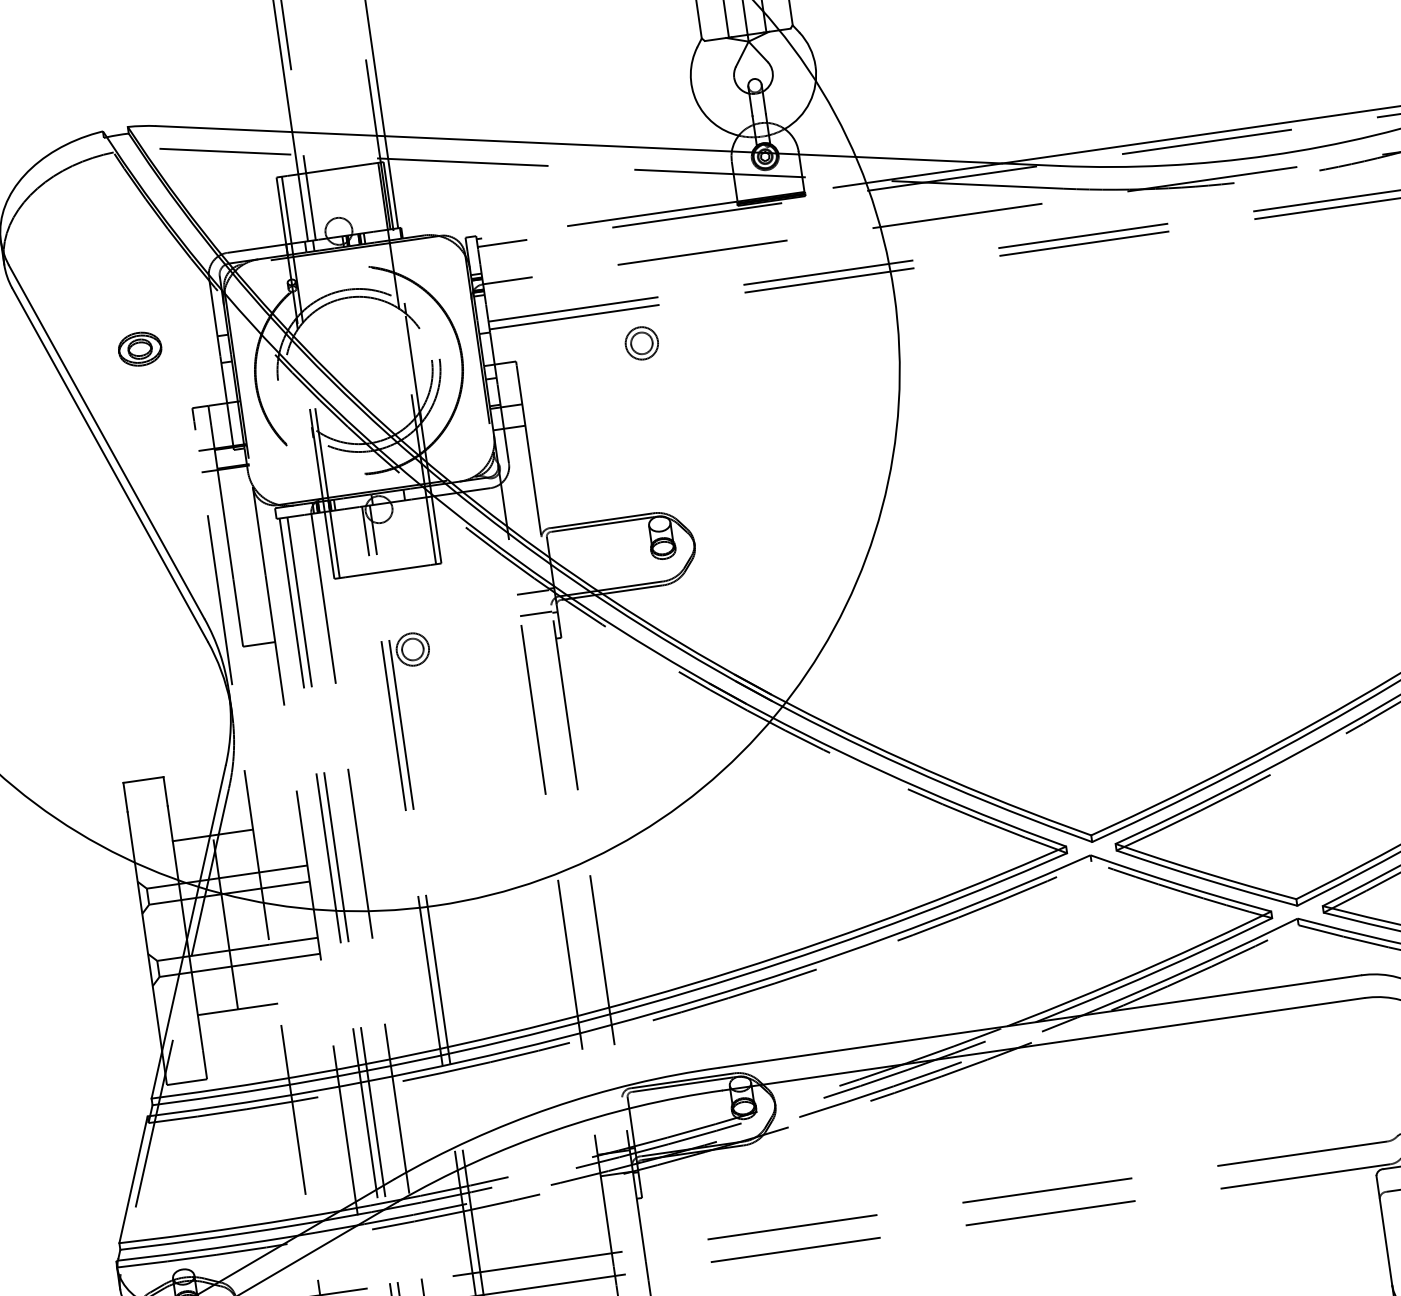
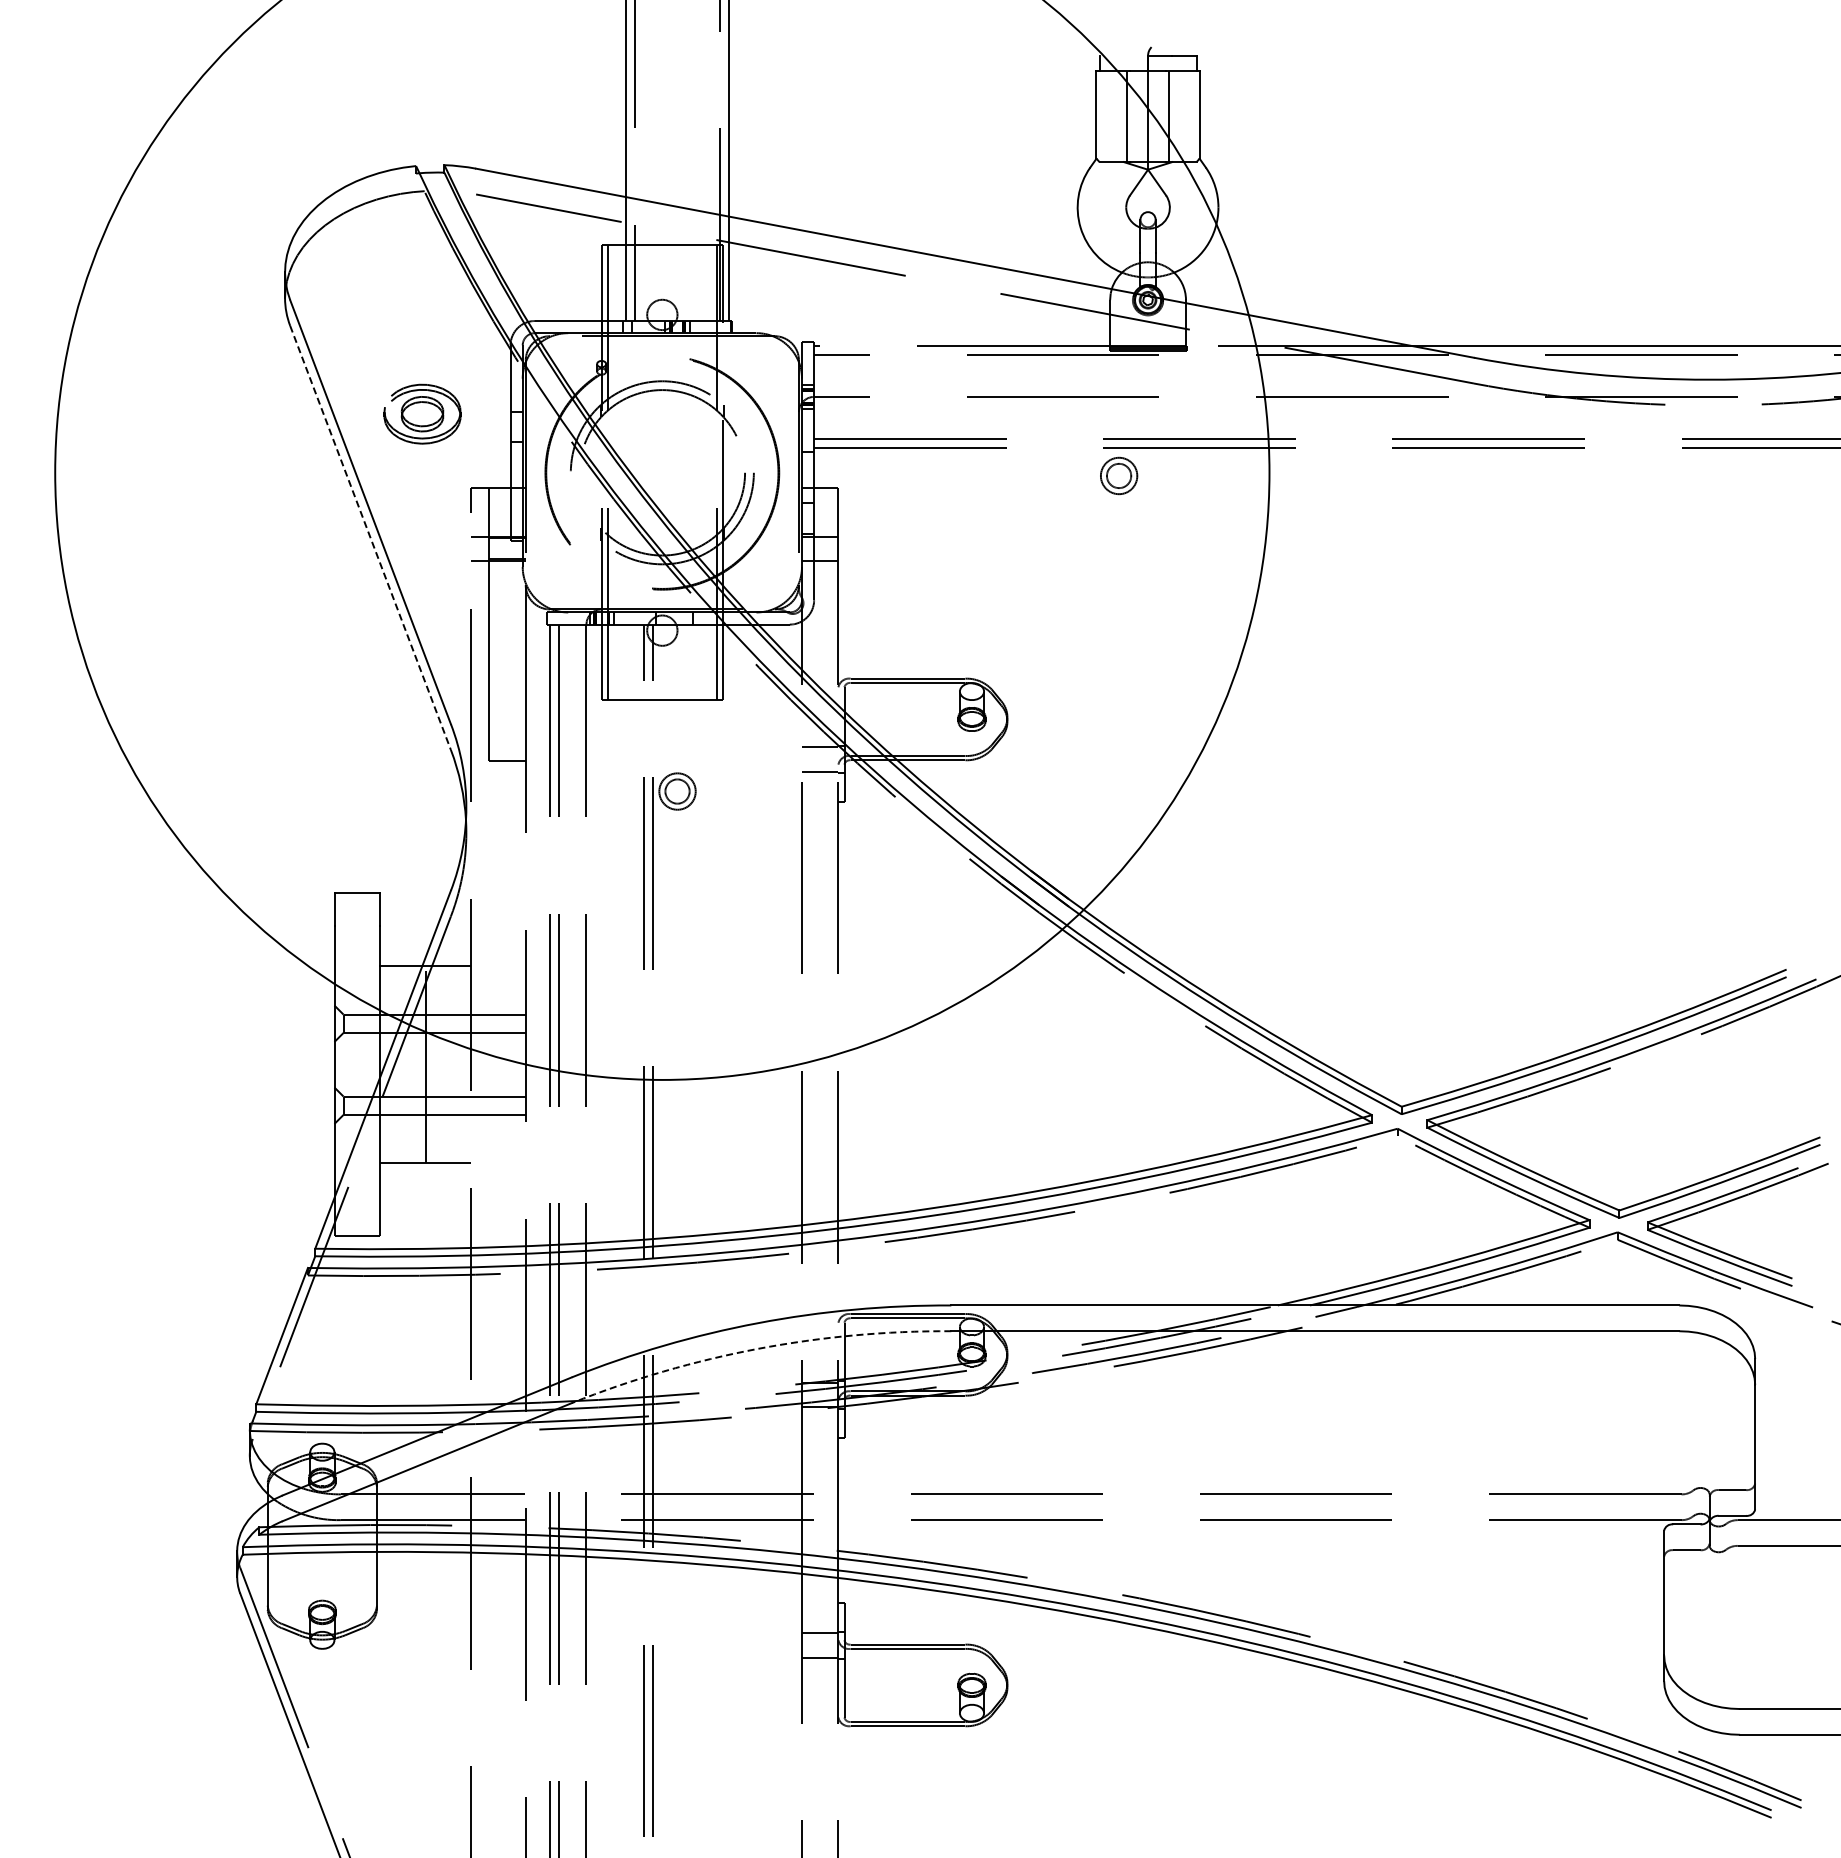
part: (642, 342) -> (1119, 475), moved
part: (140, 348) -> (422, 413), size x1.6
line: (109, 464) -> (370, 537), solid -> dashed
arc: (554, 1130) -> (758, 1348), solid -> dashed

